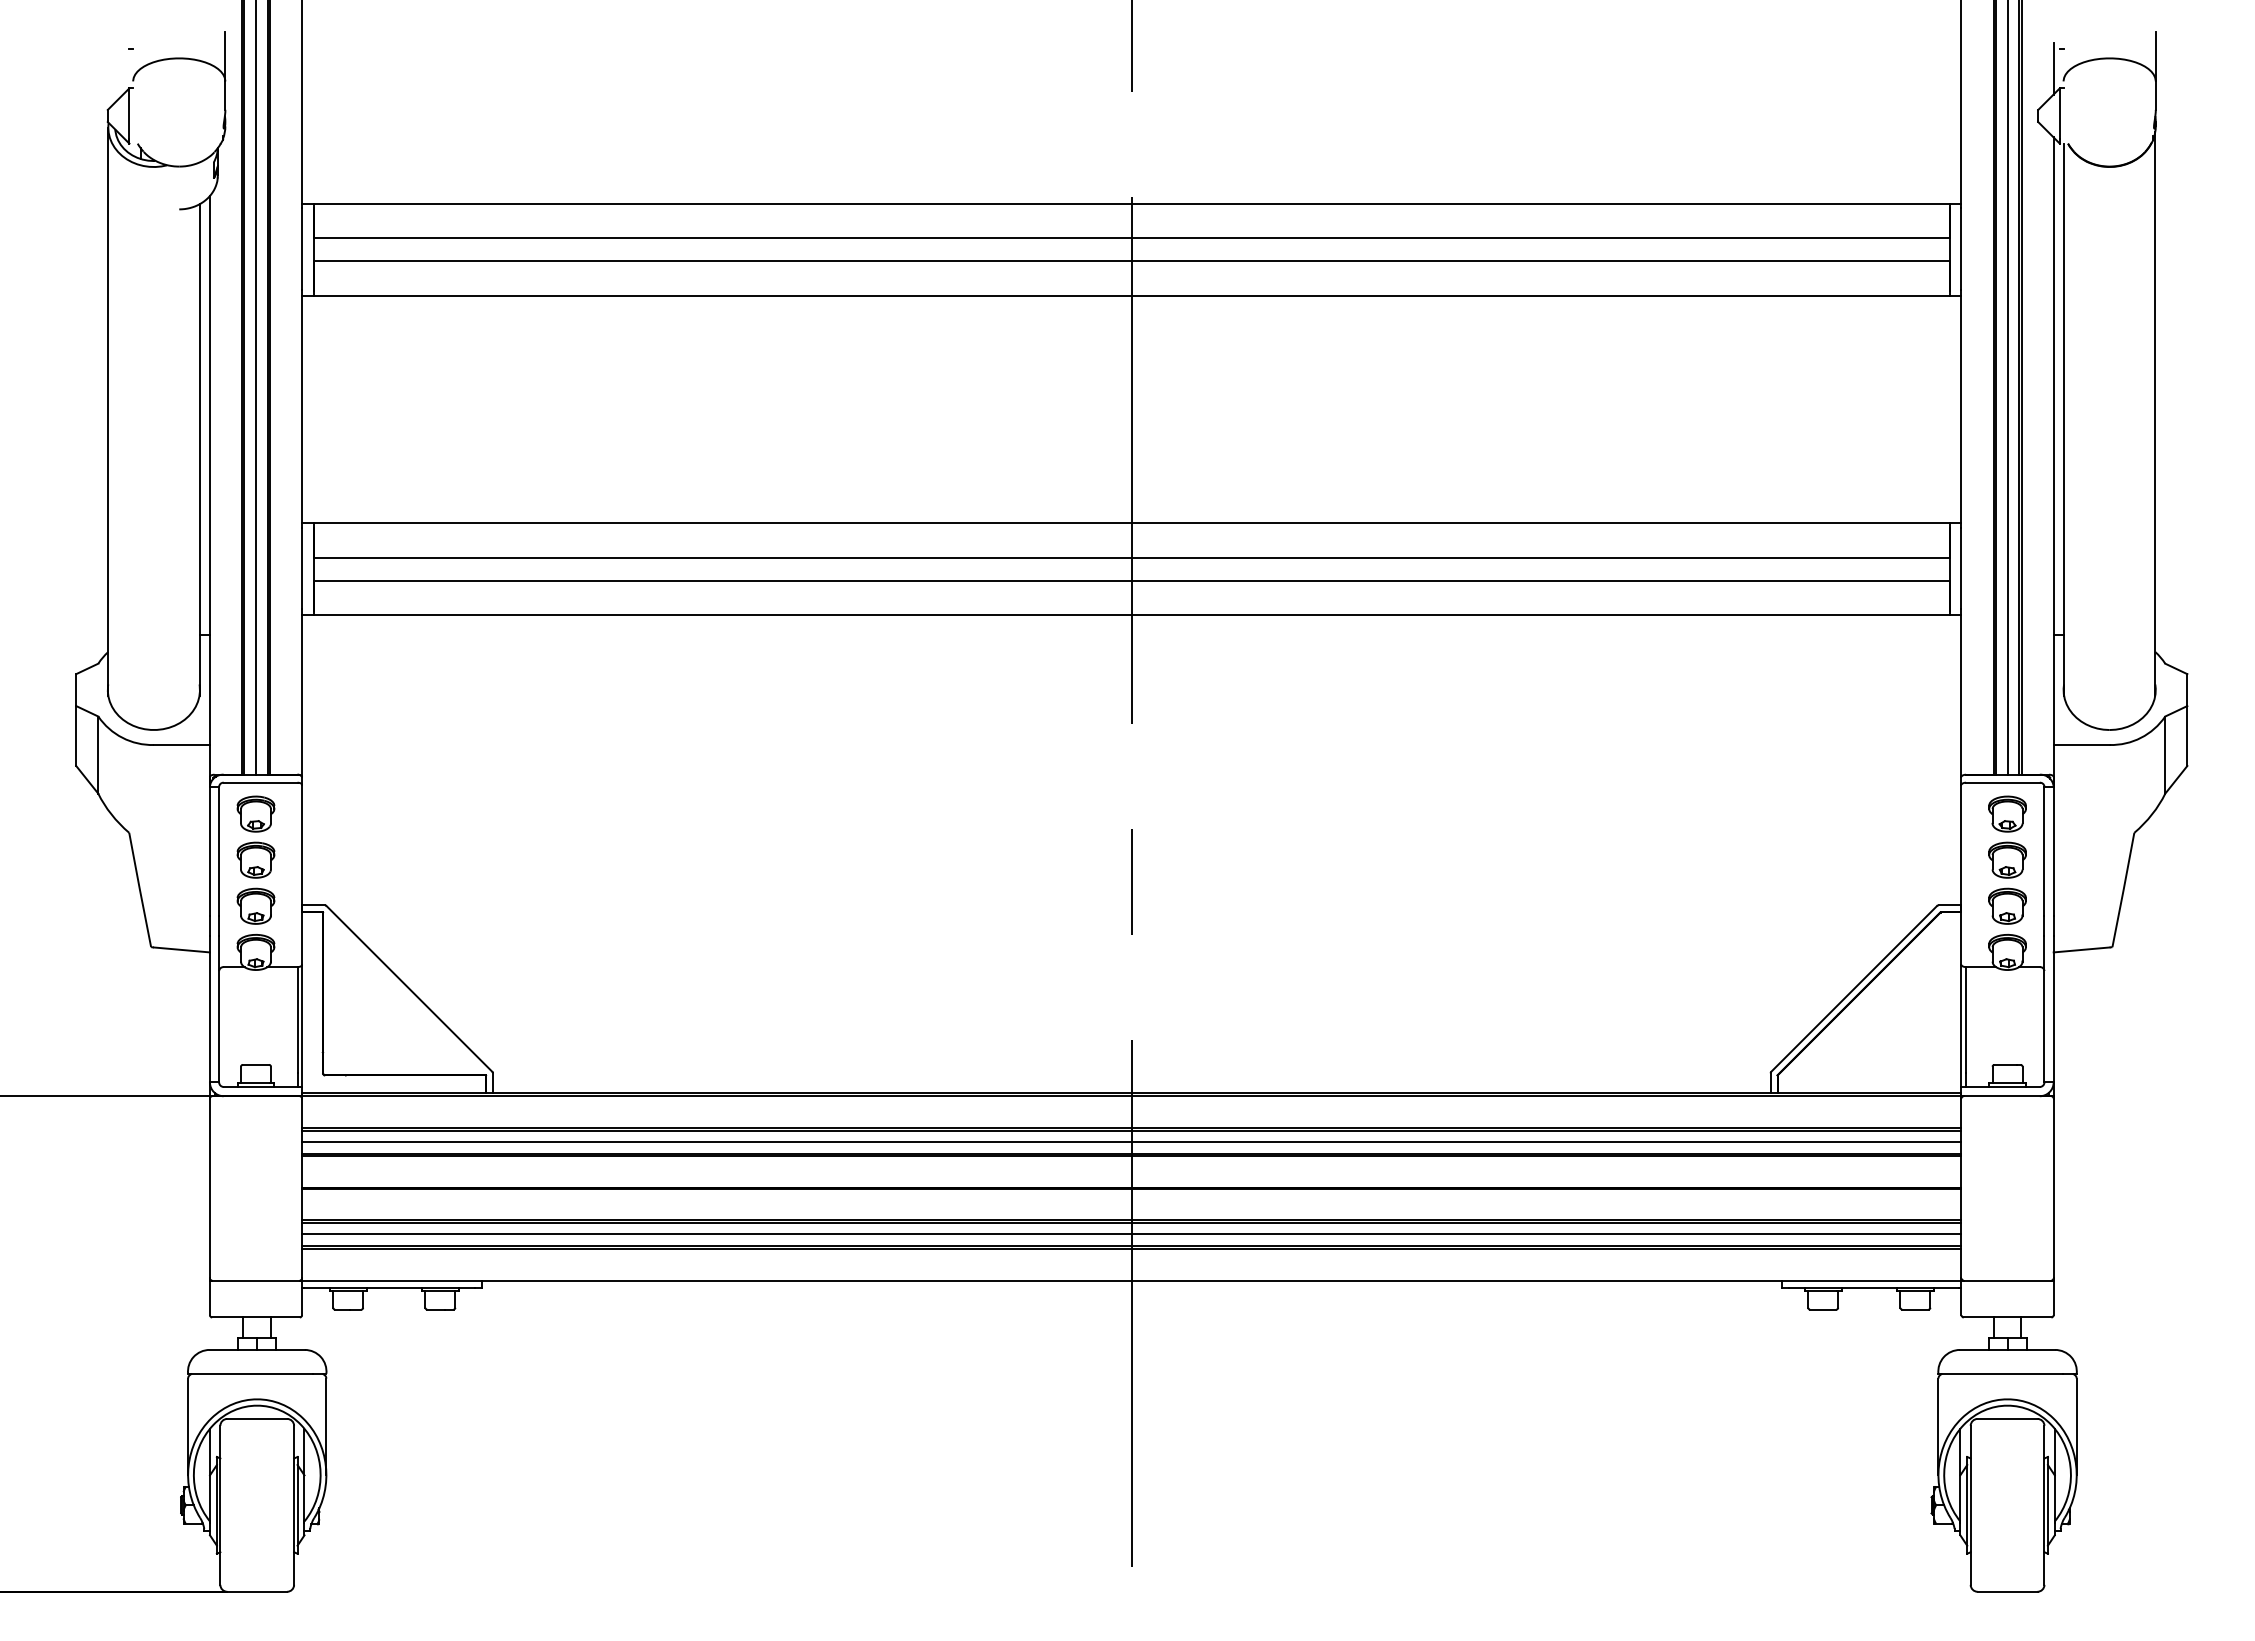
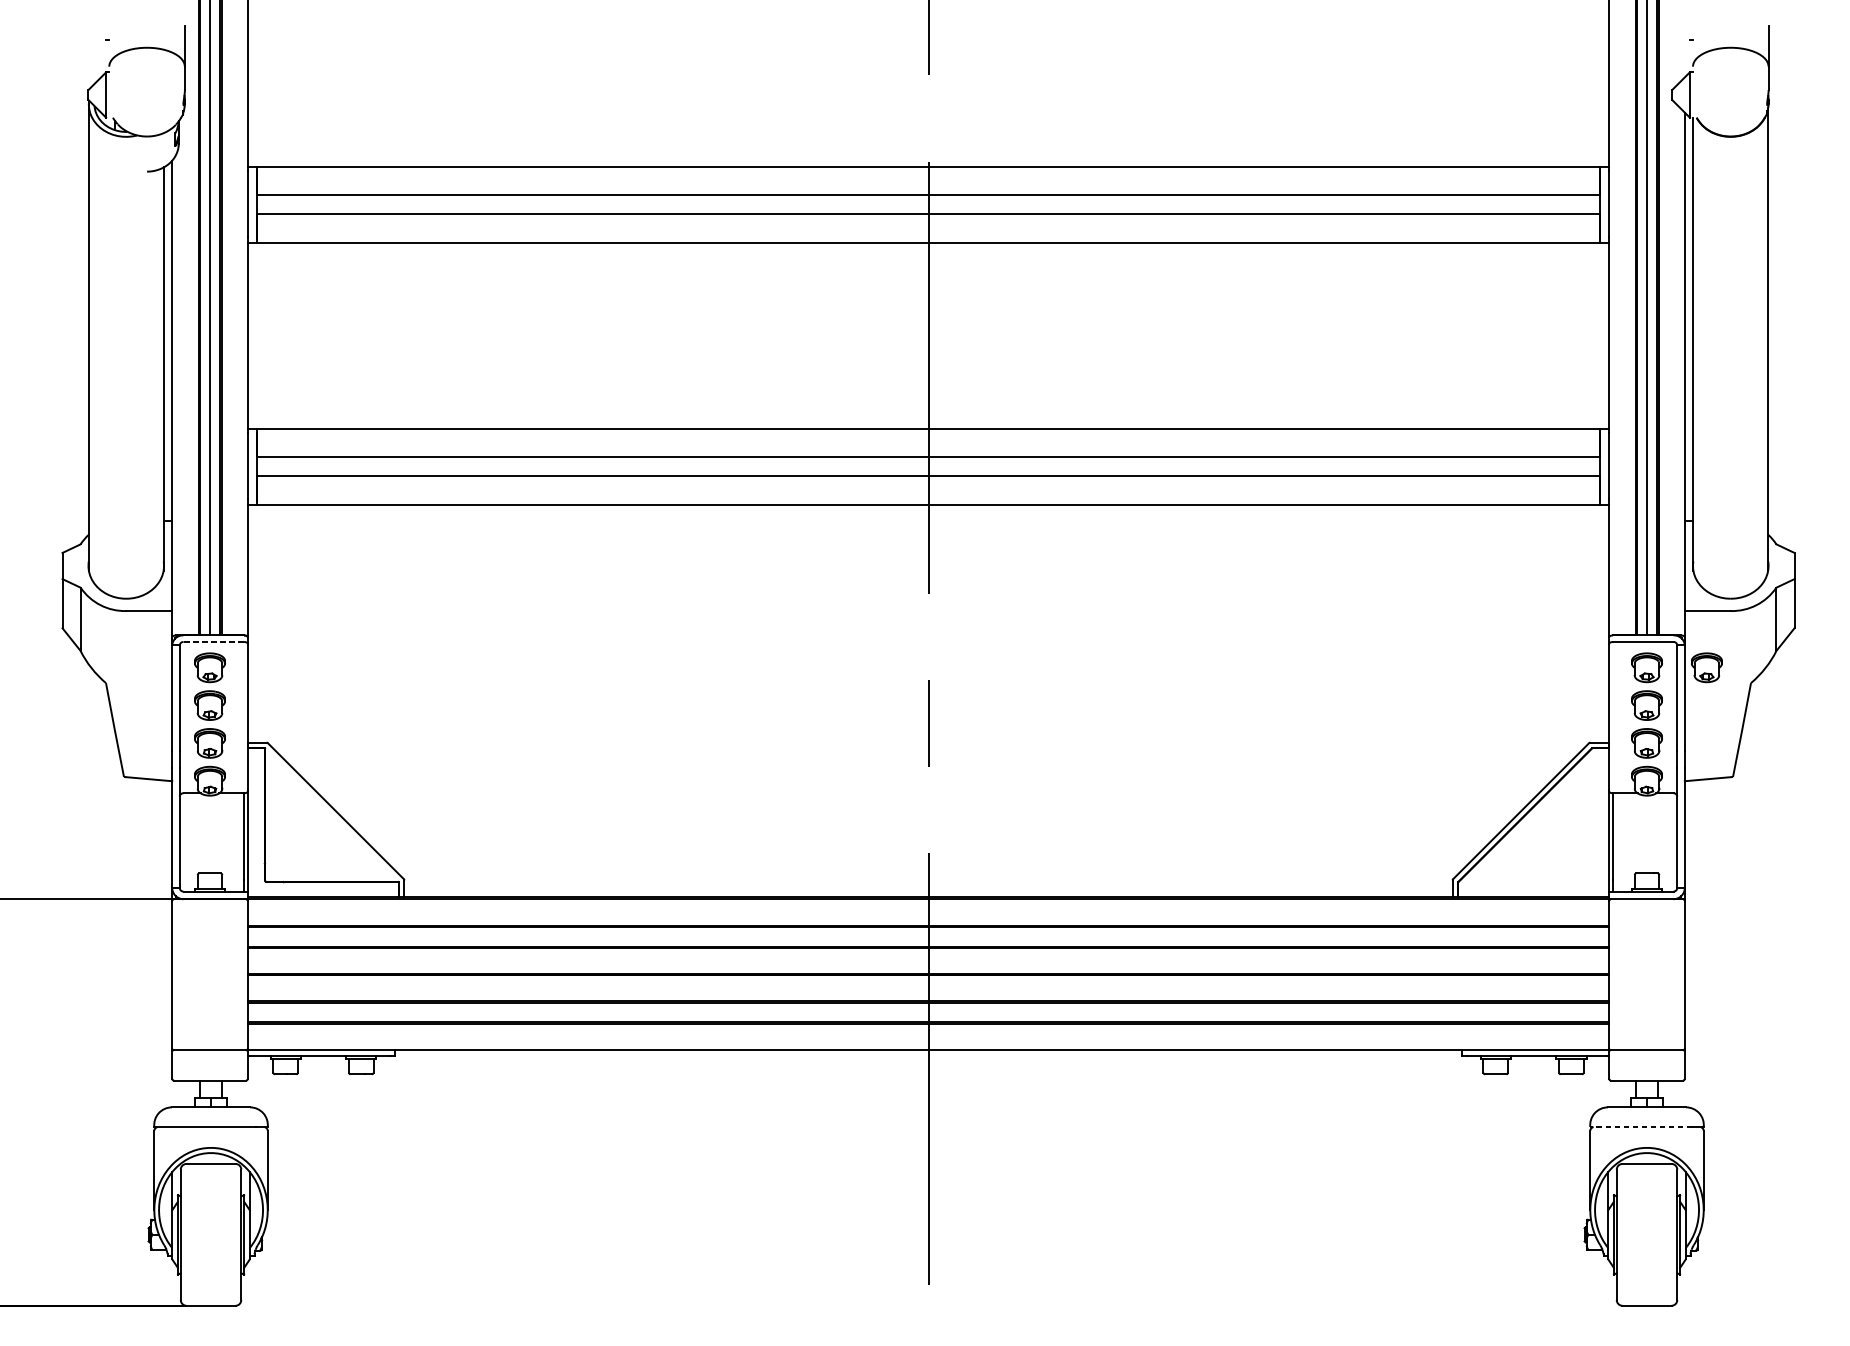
line: (2053, 68) -> (1684, 56), removed
line: (260, 782) -> (213, 641), solid -> dashed
part: (2080, 813) -> (1706, 667), added
line: (1131, 1142) -> (928, 937), removed
line: (1131, 1234) -> (928, 1012), removed
line: (2000, 1373) -> (1641, 1126), solid -> dashed

